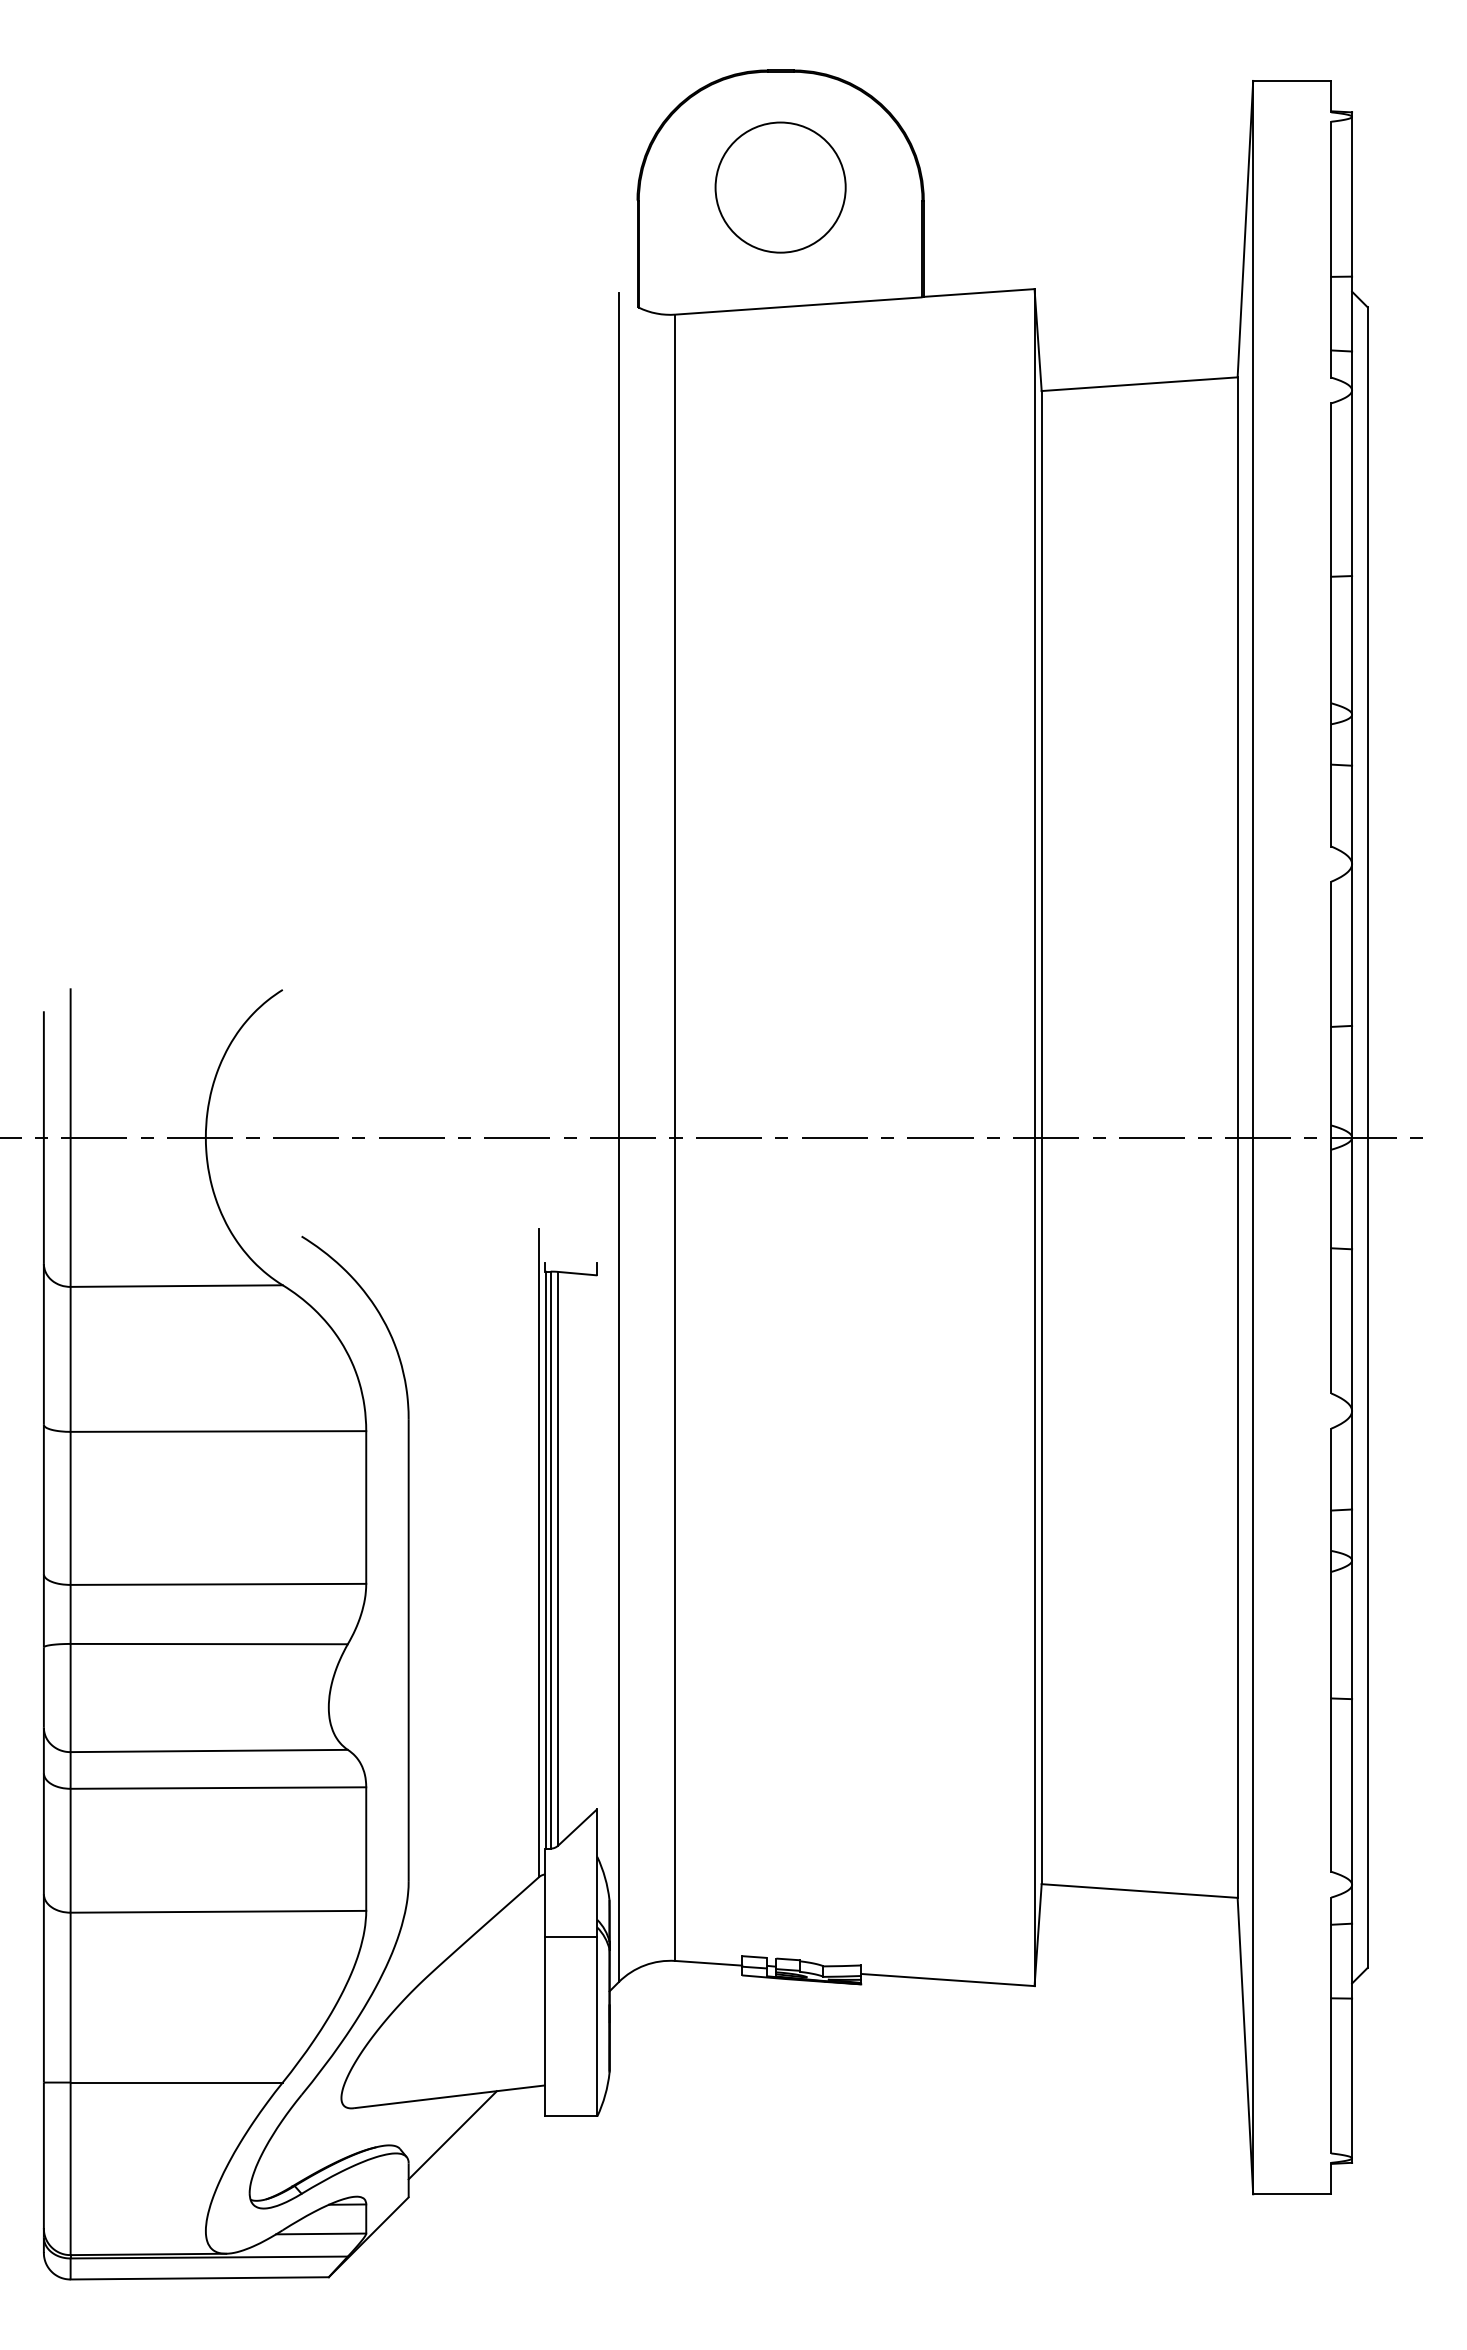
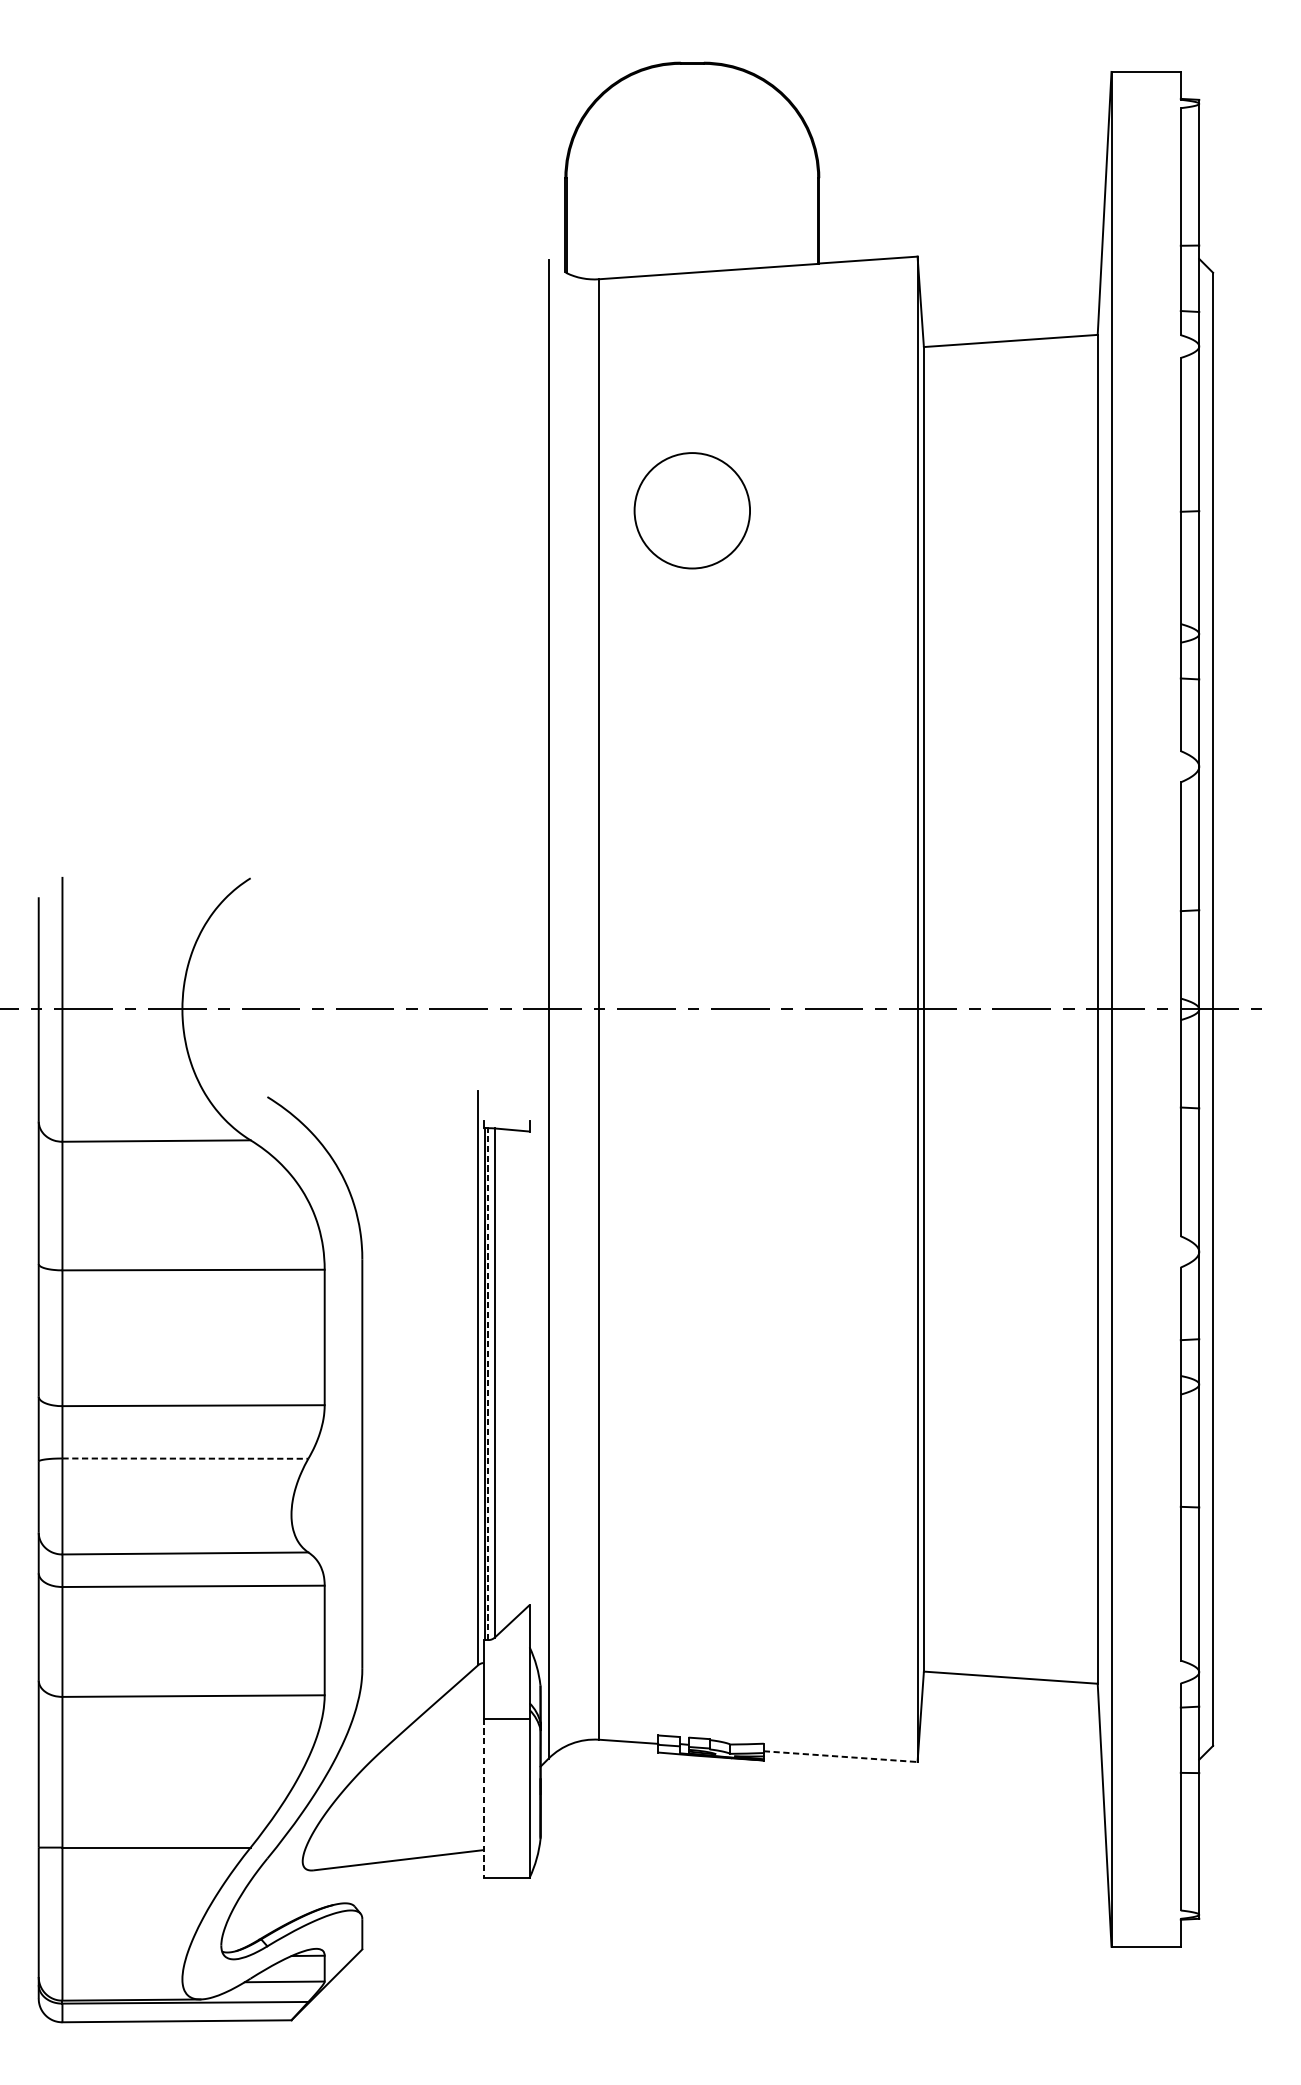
circle: (780, 187) -> (692, 510), moved
line: (550, 1560) -> (488, 1384), solid -> dashed
line: (209, 1644) -> (185, 1458), solid -> dashed
line: (947, 1980) -> (840, 1757), solid -> dashed
line: (545, 2026) -> (483, 1797), solid -> dashed
line: (452, 2135) -> (401, 1894), removed

